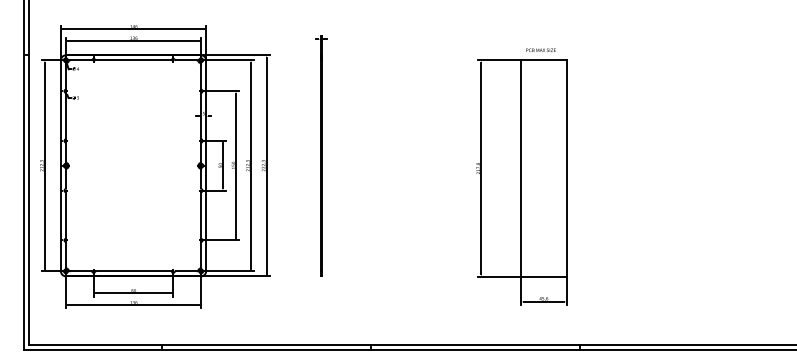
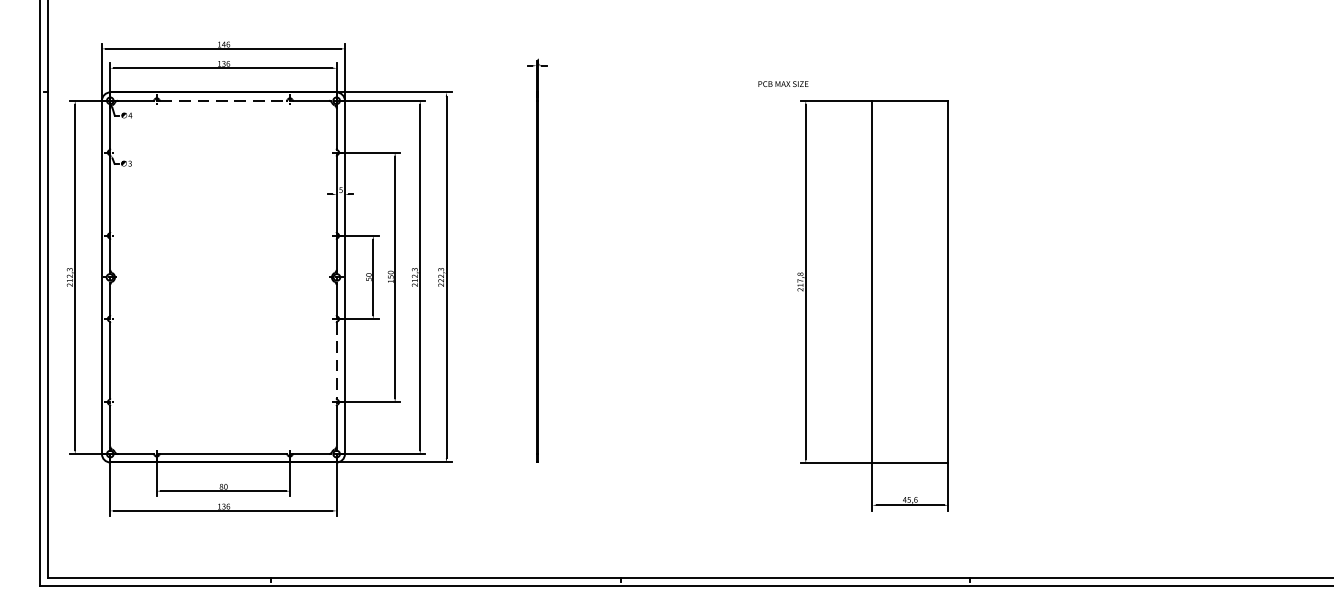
text: (540, 49) -> (782, 82), moved
line: (134, 60) -> (225, 101), solid -> dashed
line: (201, 215) -> (337, 360), solid -> dashed

